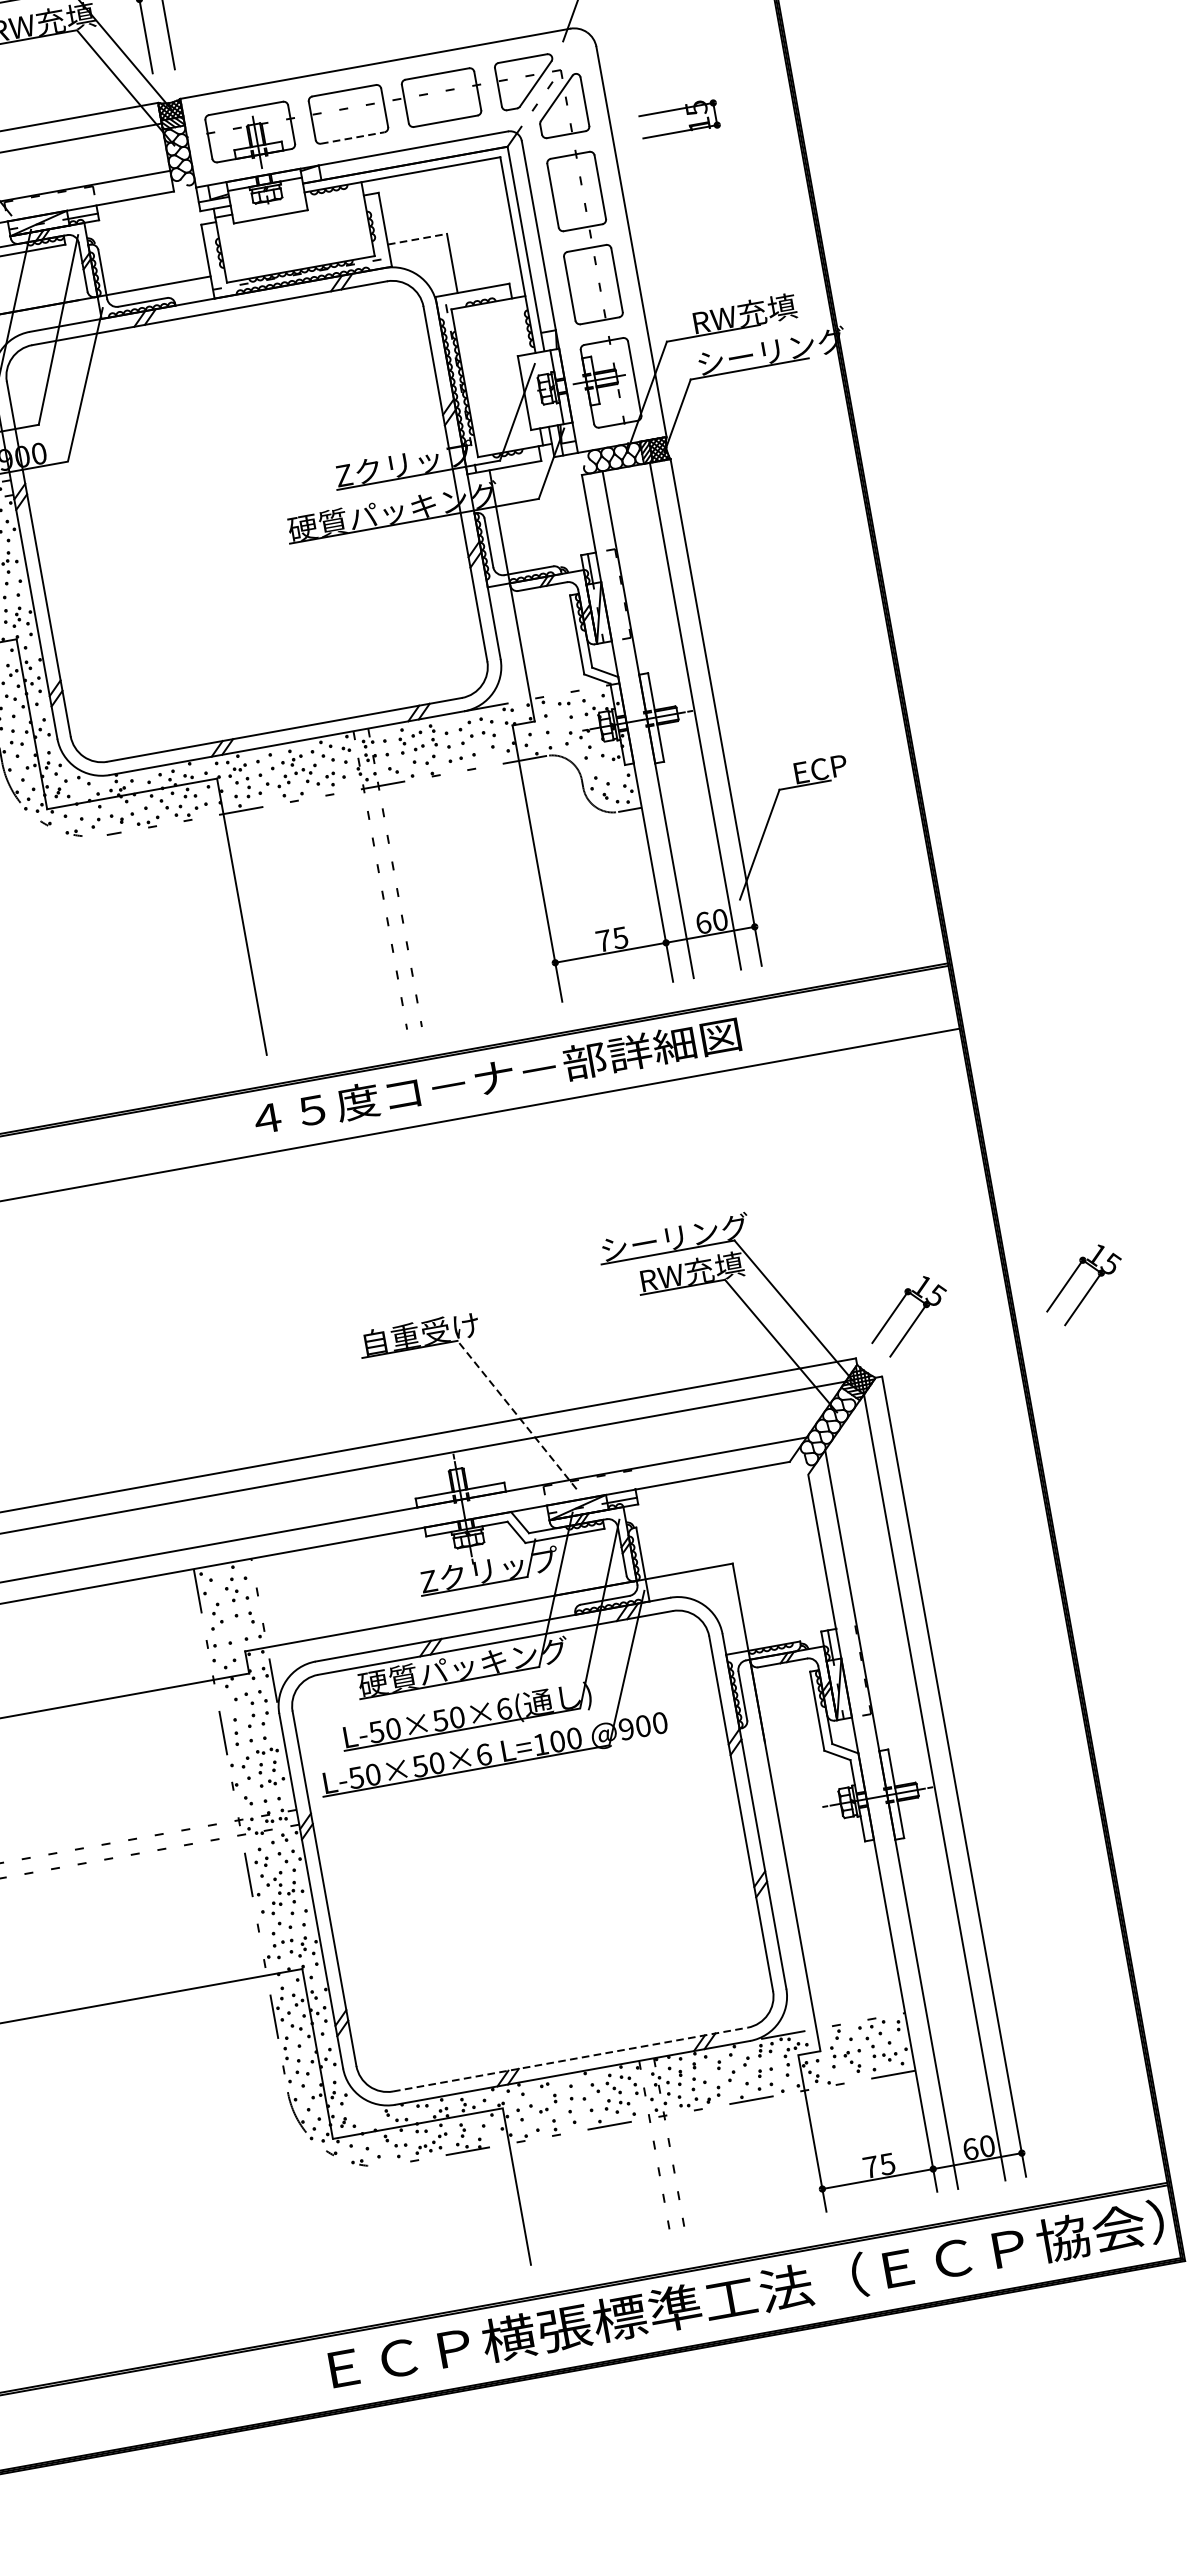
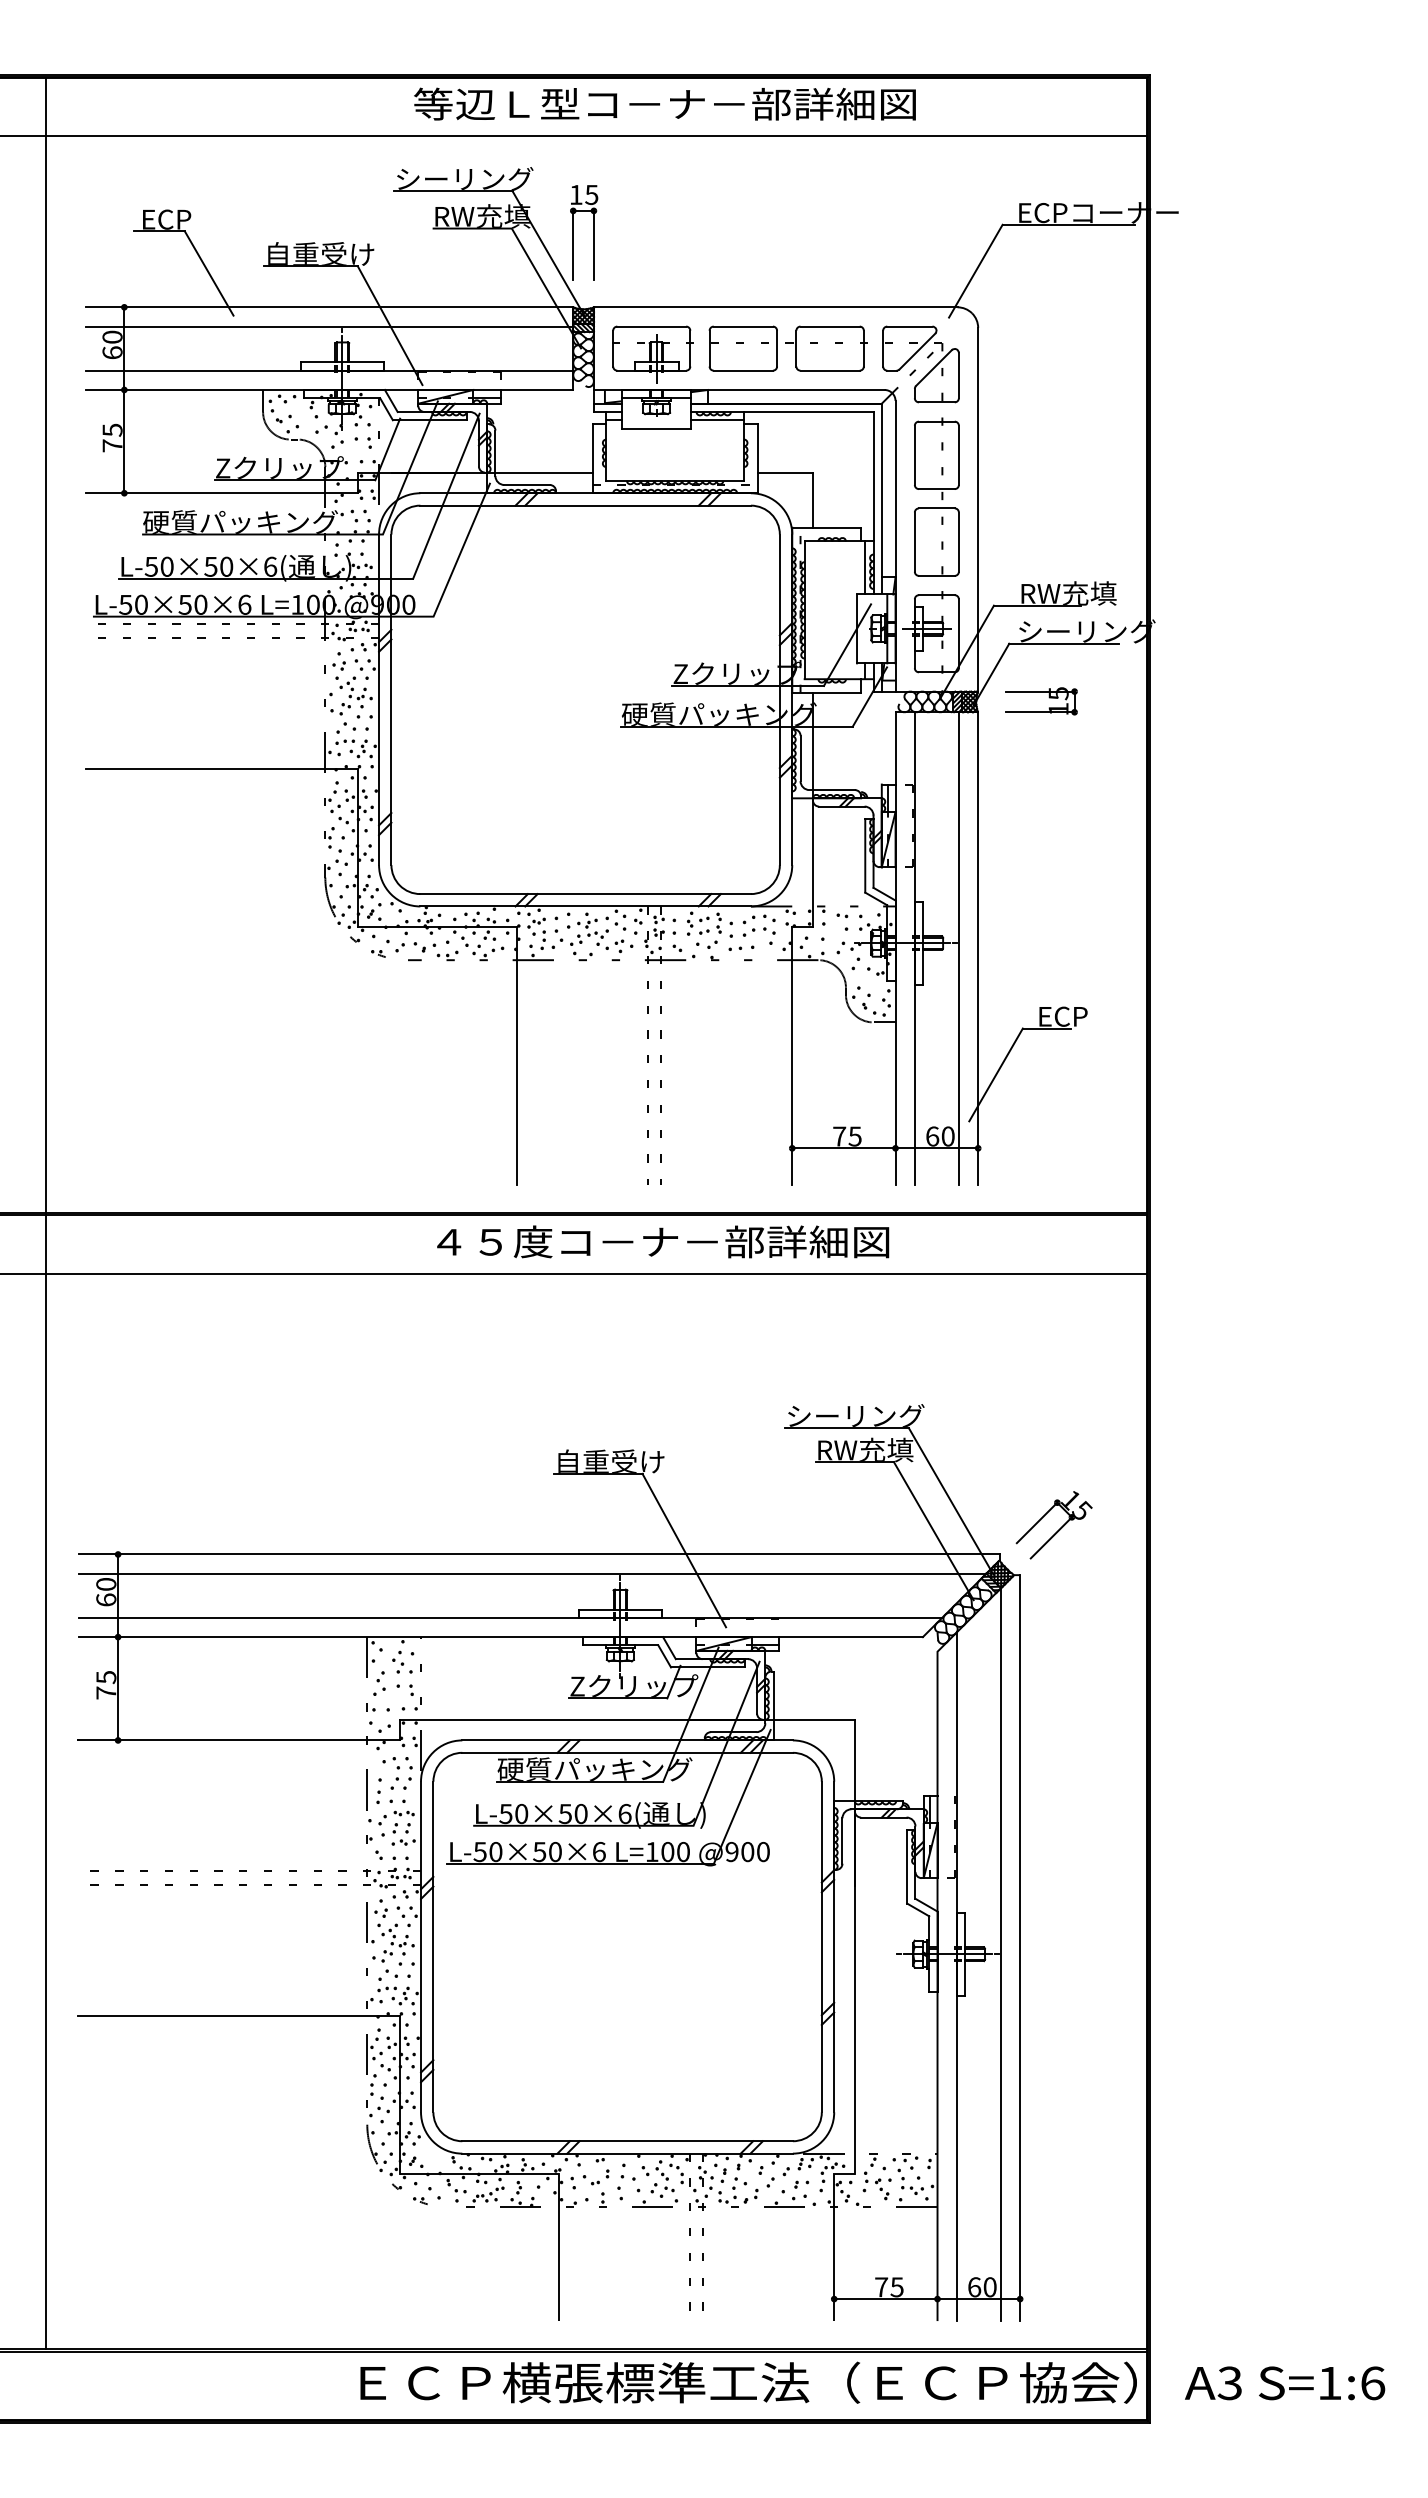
part: (686, 114) -> (1048, 697), moved
line: (352, 137) -> (743, 370), dashed -> solid
line: (334, 196) -> (717, 420), added
line: (417, 239) -> (785, 472), dashed -> solid
line: (521, 325) -> (865, 567), added
text: (497, 1076) -> (663, 1241), moved
part: (1089, 1288) -> (1221, 1529), removed
line: (517, 1414) -> (684, 1550), dashed -> solid
line: (571, 2059) -> (628, 2141), dashed -> solid

